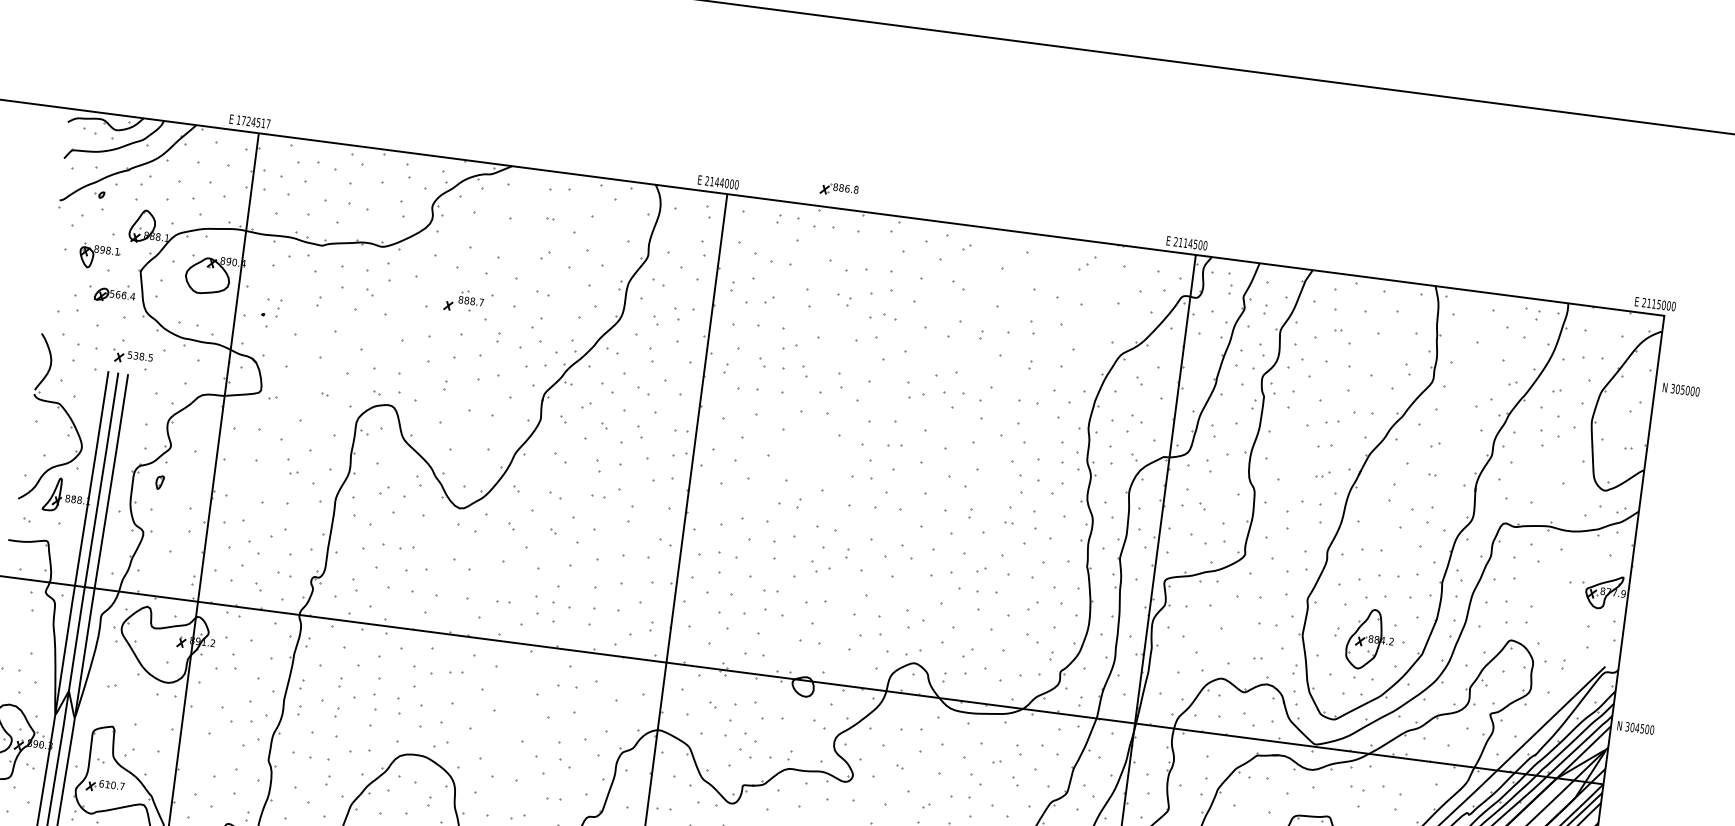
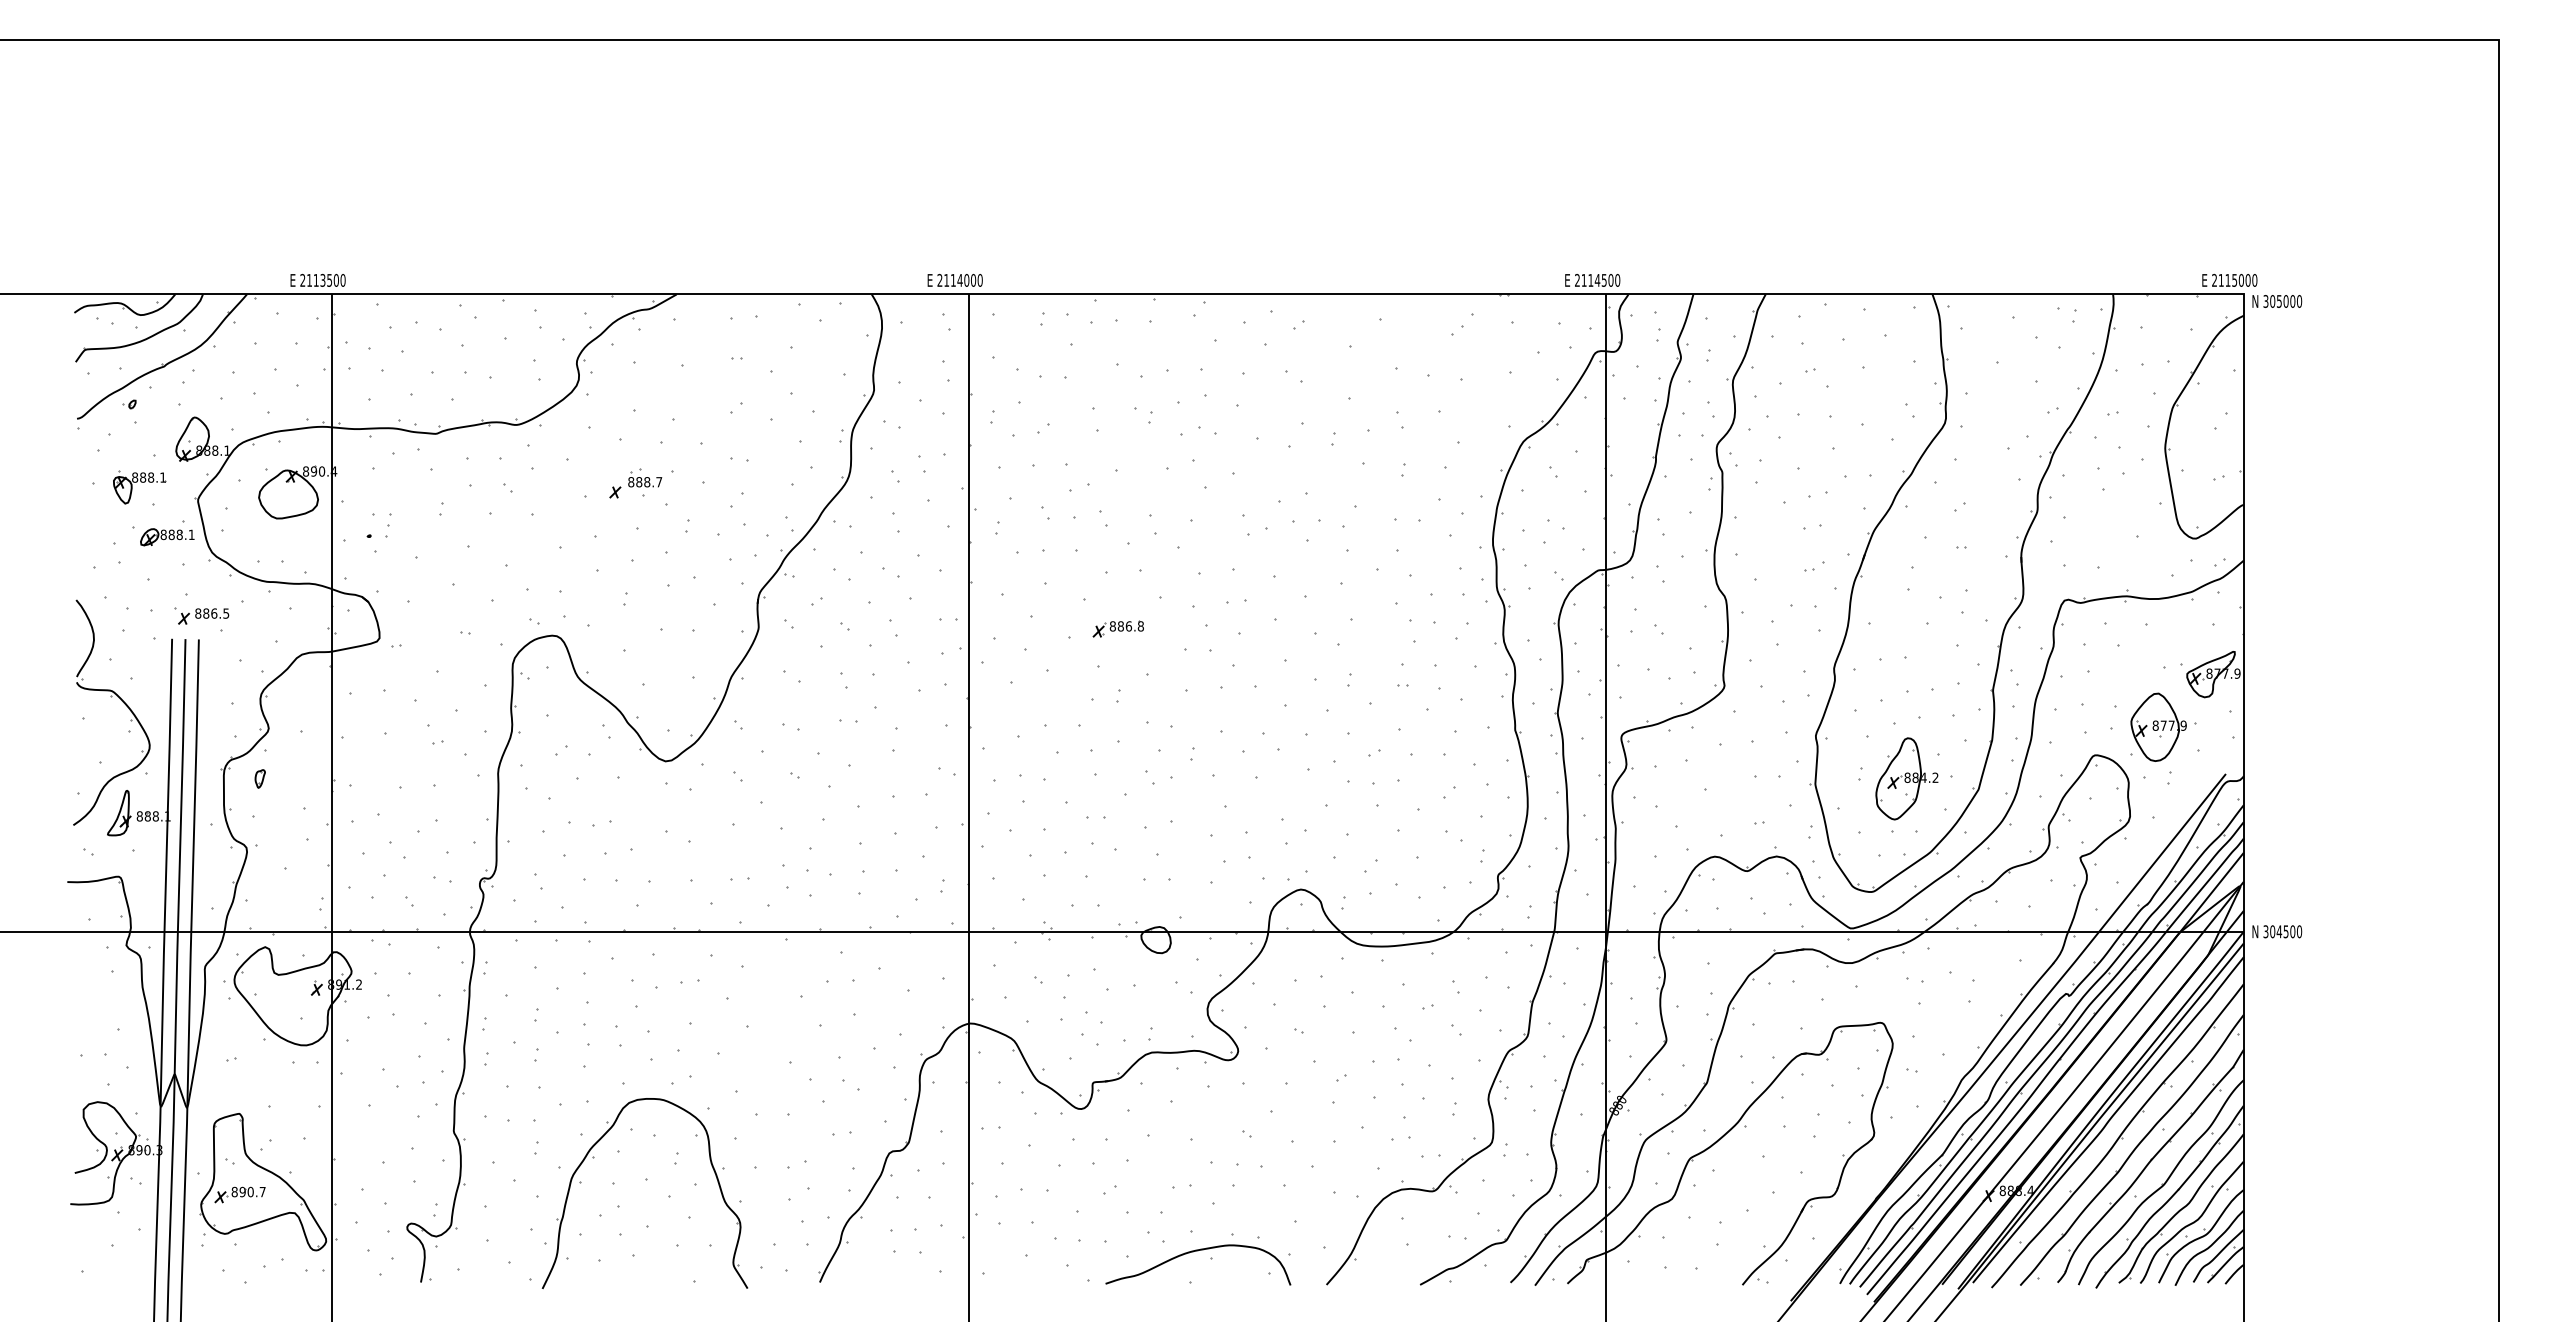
text: (253, 121) -> (322, 279), 1724517 -> 2113500
text: (717, 182) -> (953, 280), 2144000 -> 2114000
part: (838, 189) -> (1117, 628), moved
text: (102, 249) -> (143, 477), 898.1 -> 888.1
text: (122, 294) -> (177, 534), 566.4 -> 888.1
text: (136, 355) -> (206, 613), 538.5 -> 886.5
text: (1681, 389) -> (2277, 301), moved
part: (1560, 625) -> (2158, 726), added
text: (1636, 727) -> (2277, 931), moved
text: (104, 783) -> (238, 1191), 610.7 -> 890.7

